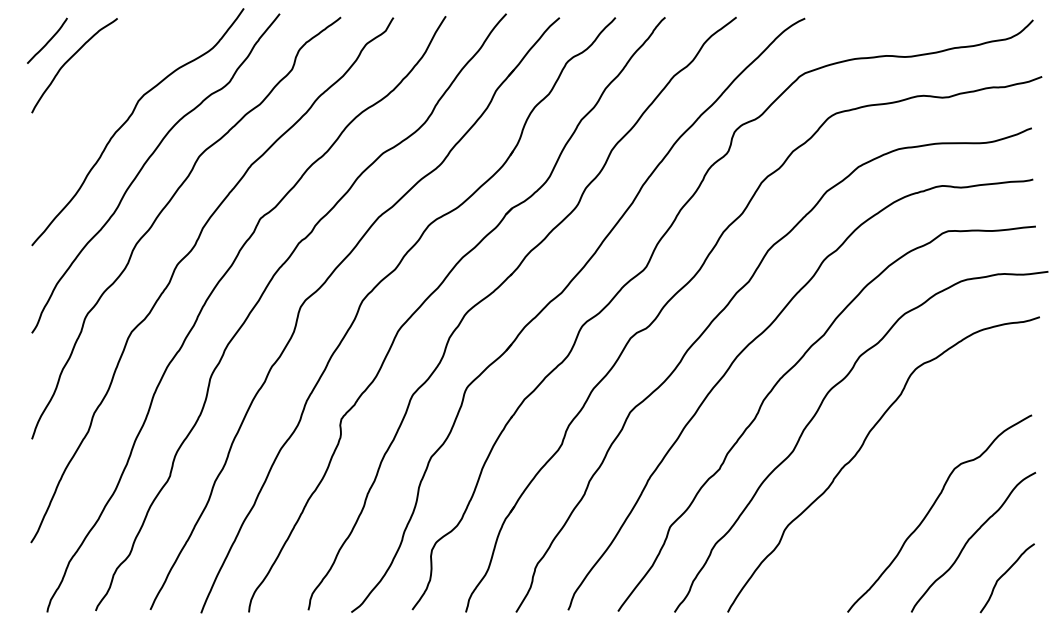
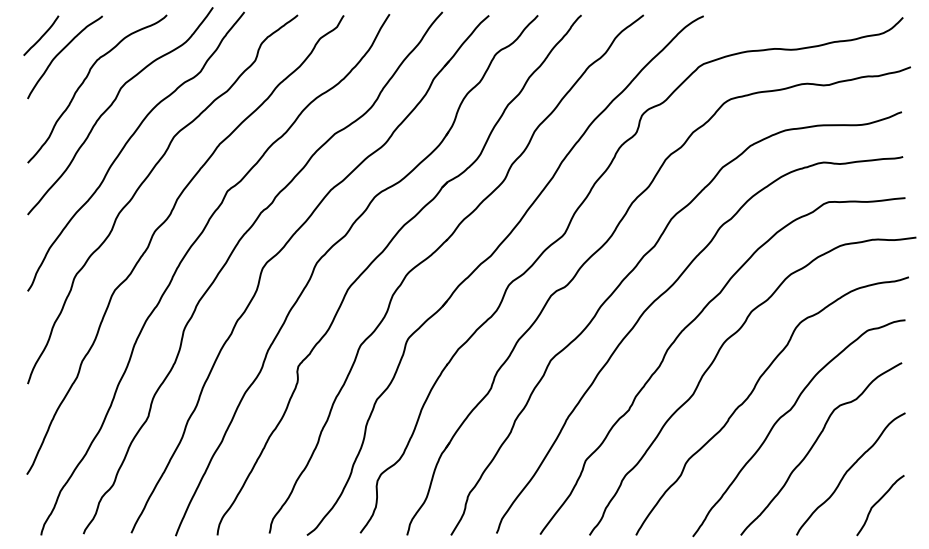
curve: (99, 90) -> (86, 79), added
curve: (899, 474) -> (786, 414), added

